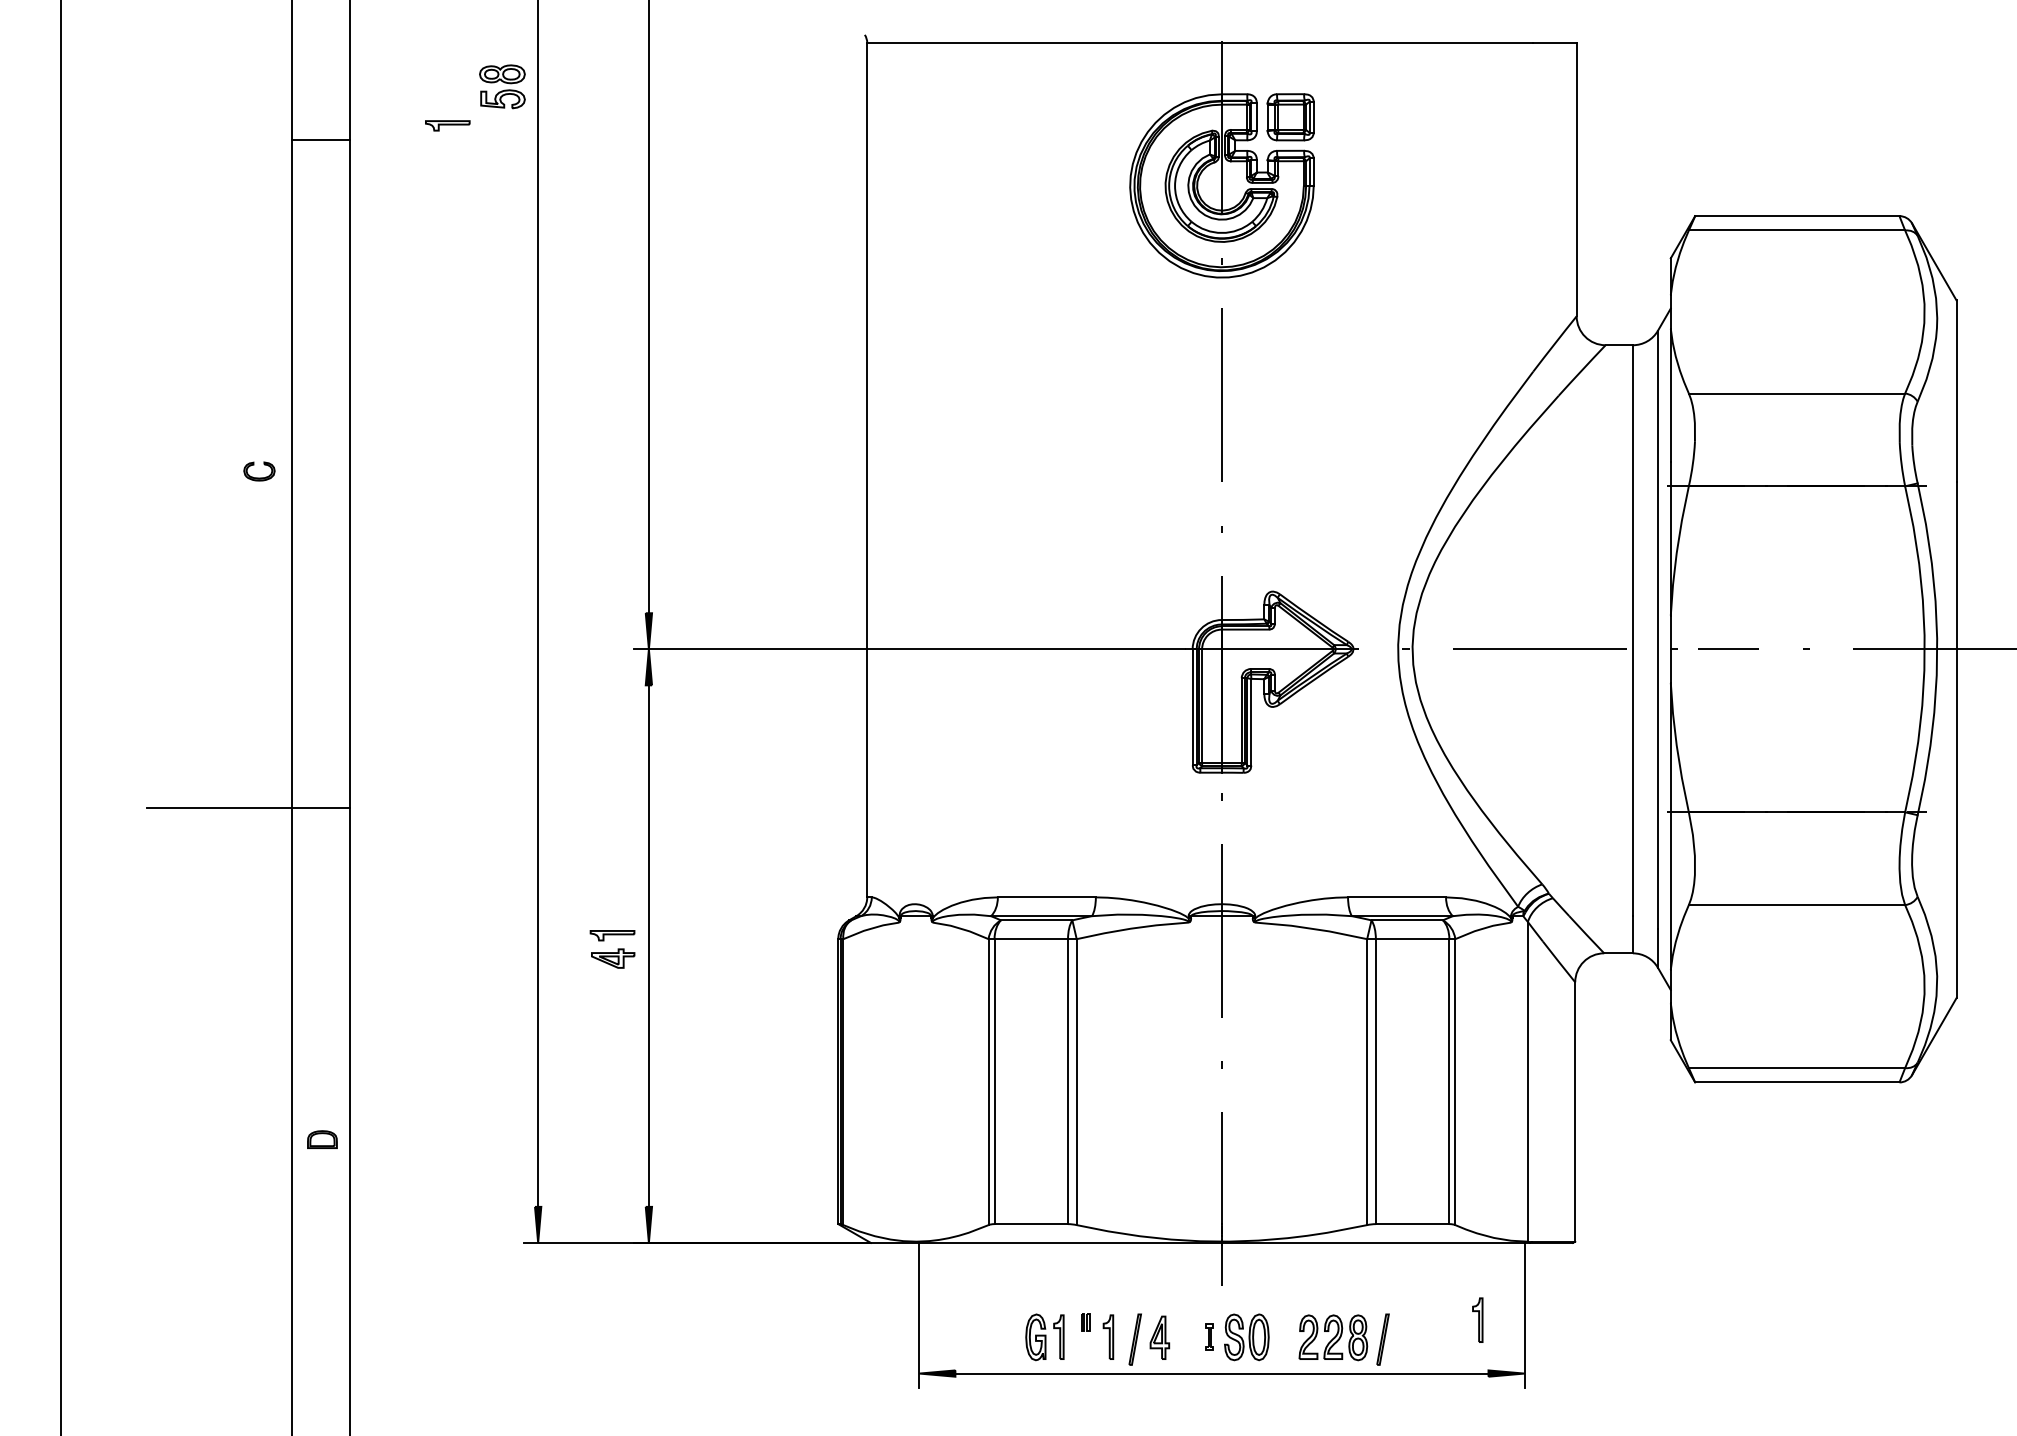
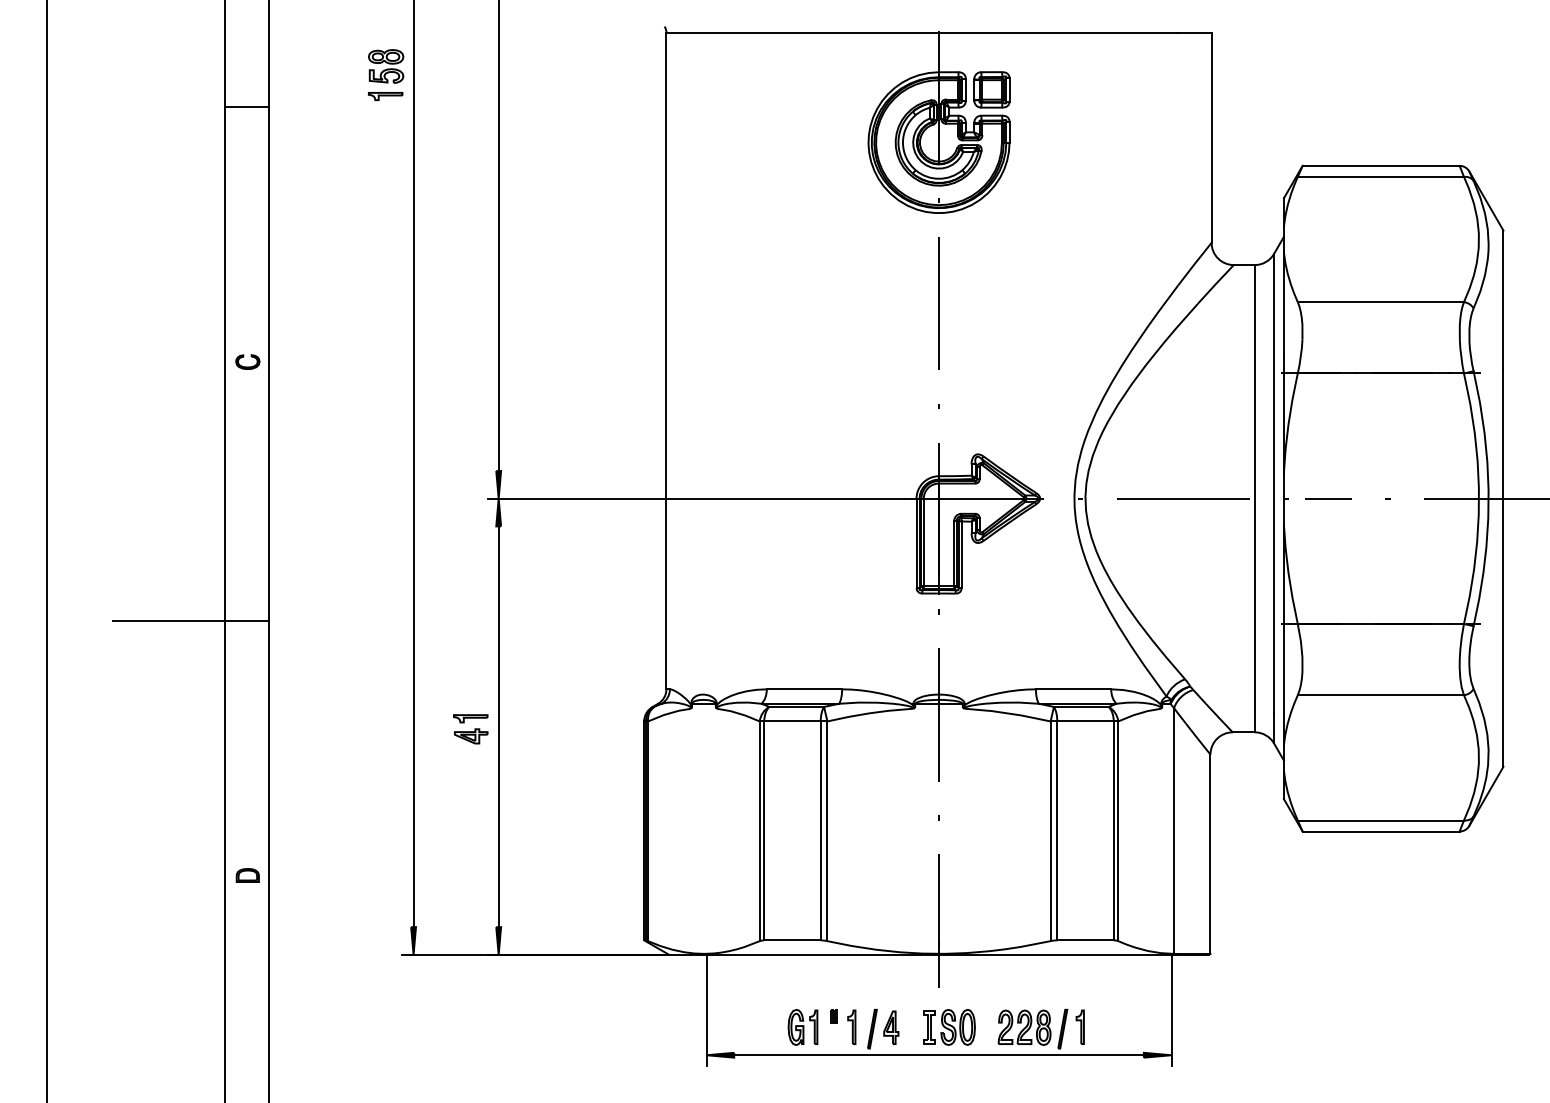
part: (447, 125) -> (385, 96), moved
part: (259, 471) -> (247, 362), moved
part: (1477, 1319) -> (1080, 1026), moved
part: (1209, 1337) -> (929, 1027), size x1.67

